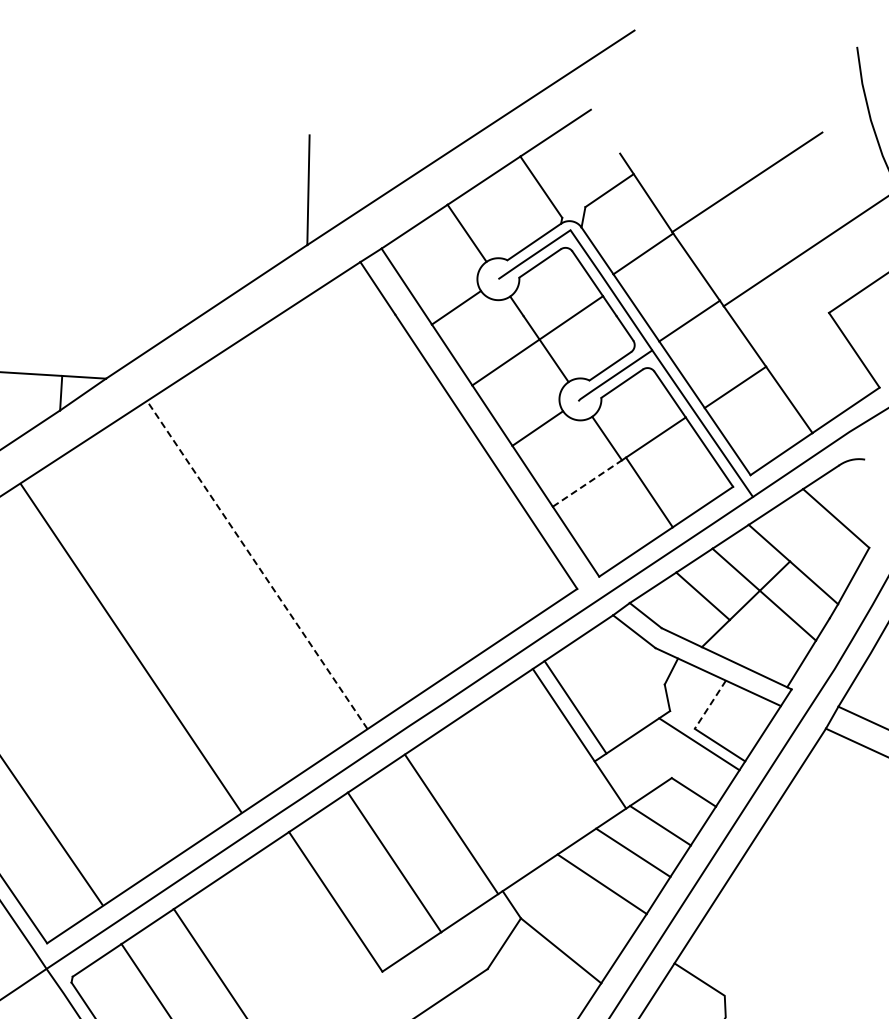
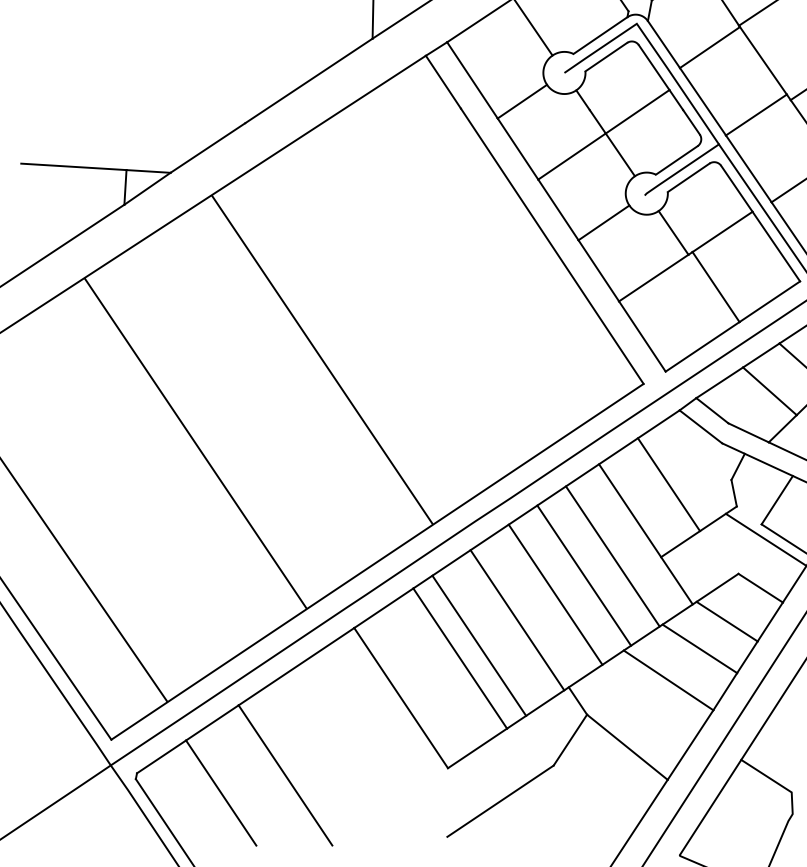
line: (587, 483) -> (653, 278), dashed -> solid
line: (257, 565) -> (322, 360), dashed -> solid
line: (710, 704) -> (777, 499), dashed -> solid
line: (575, 707) -> (668, 484), moved
line: (546, 760) -> (612, 556), added
line: (517, 779) -> (583, 575), added
line: (489, 798) -> (555, 594), added
line: (413, 849) -> (479, 645), added

